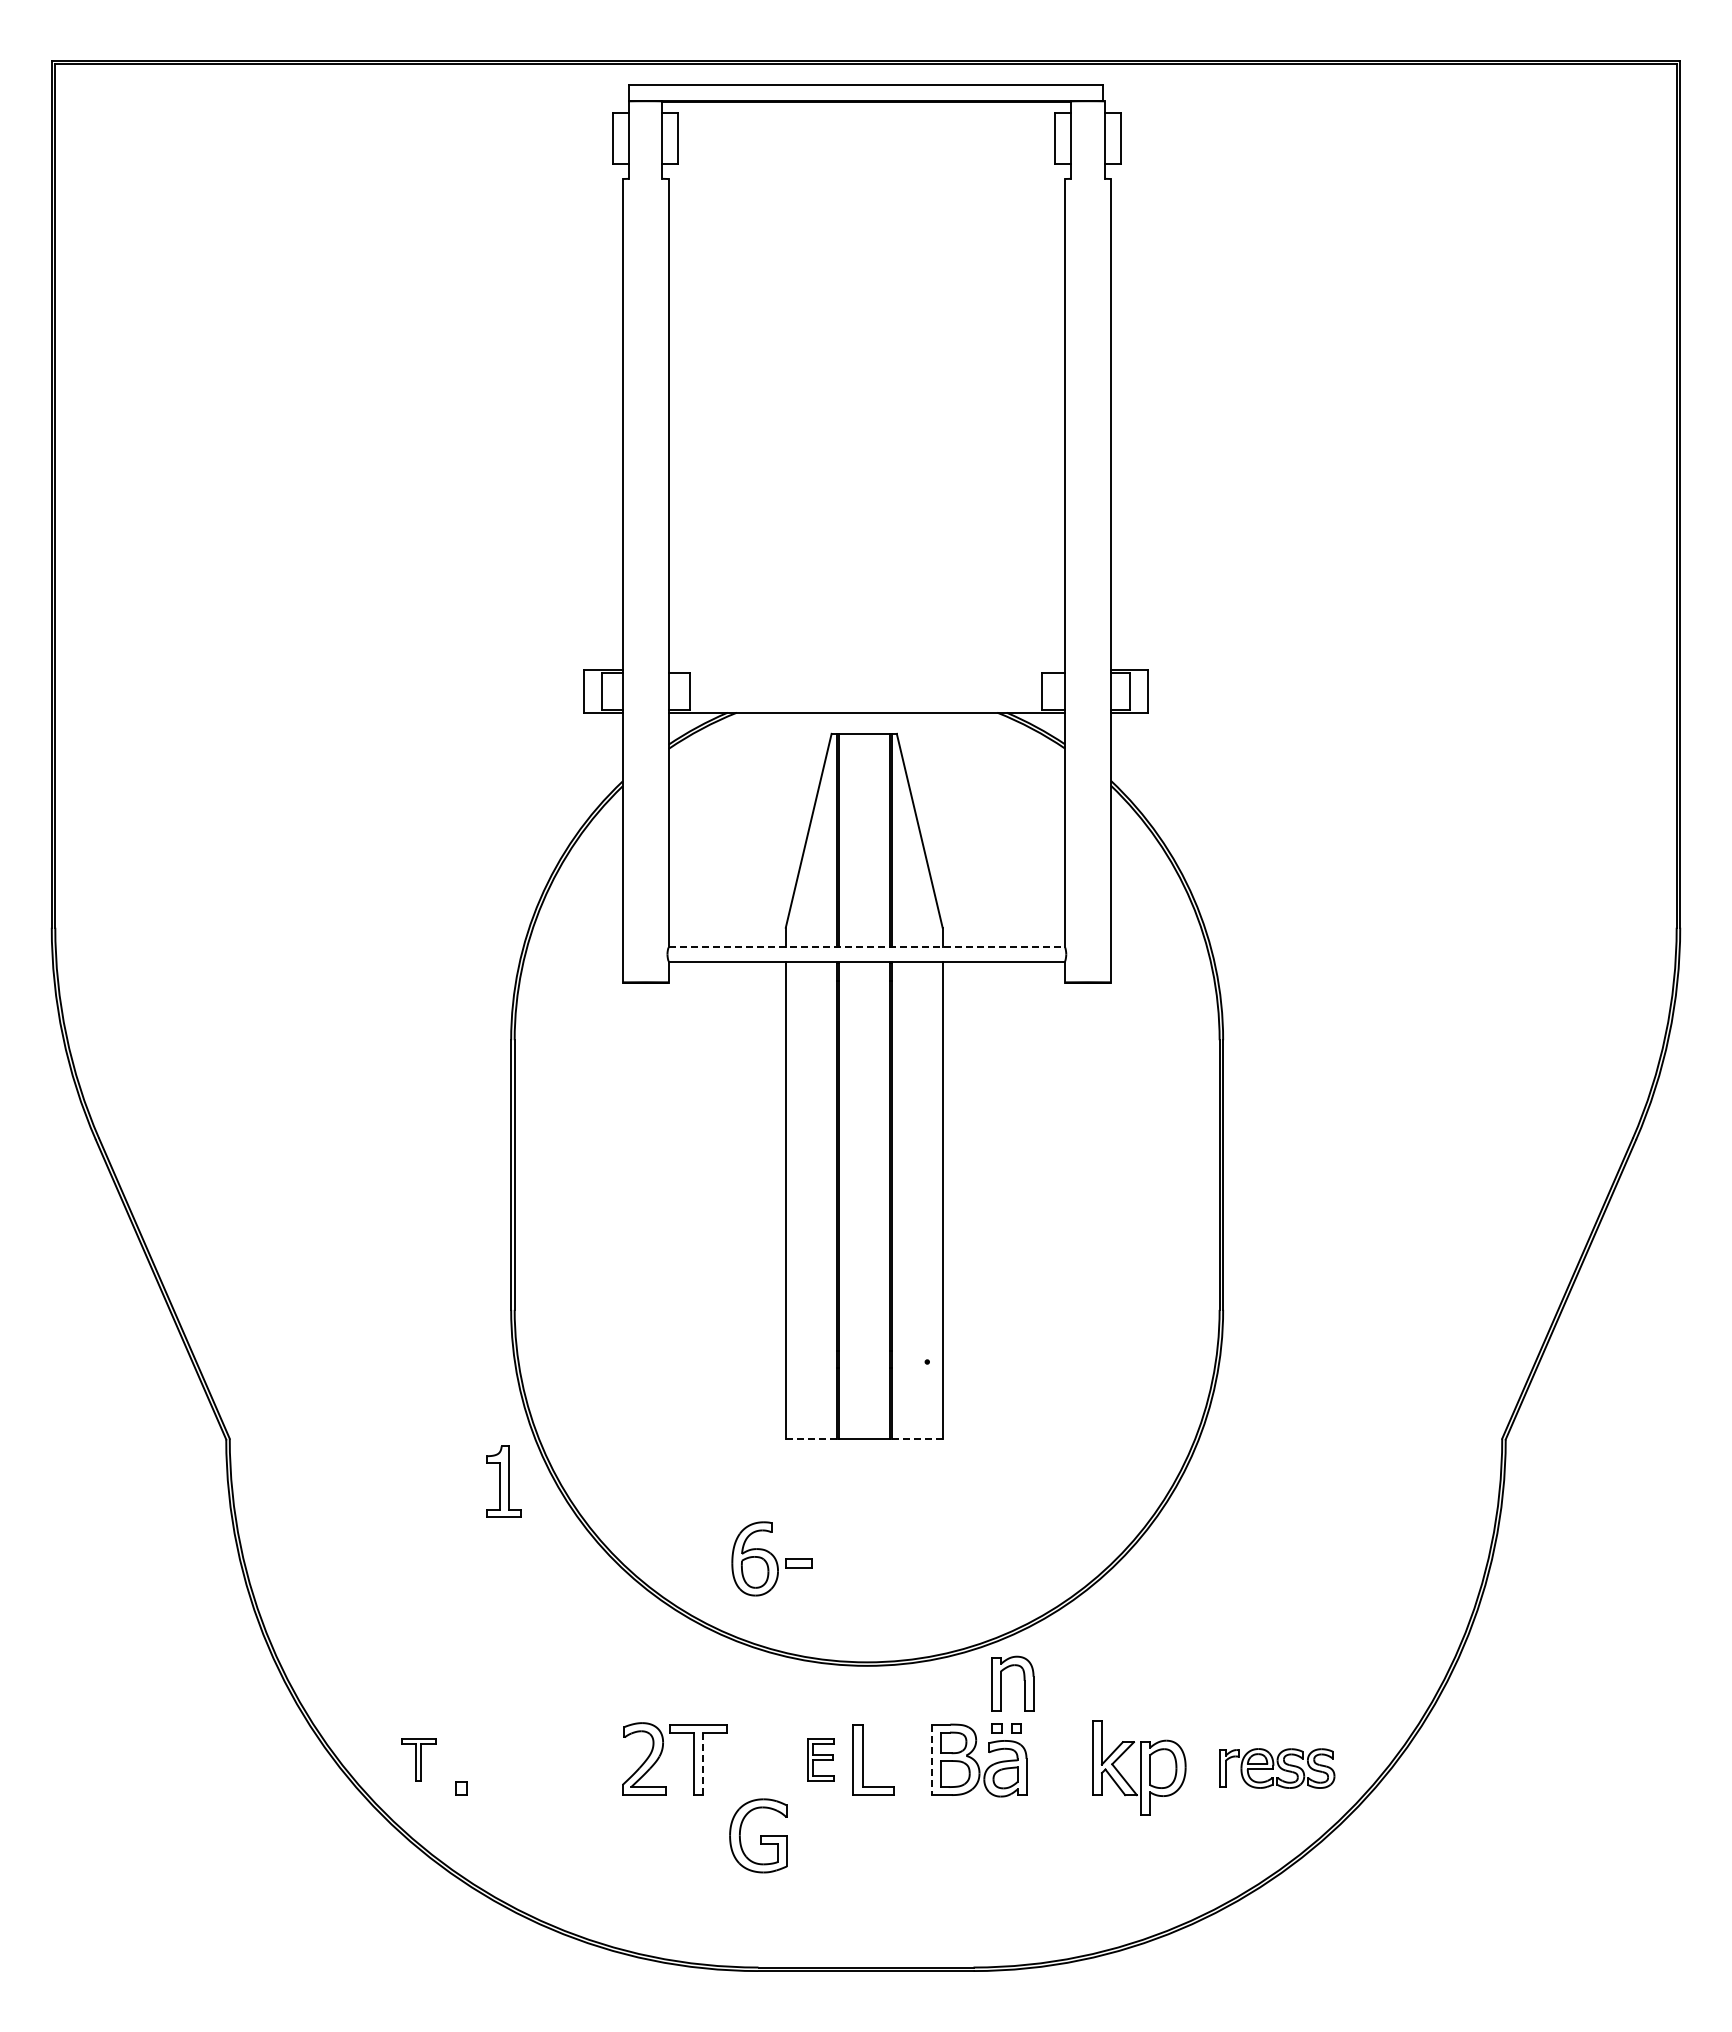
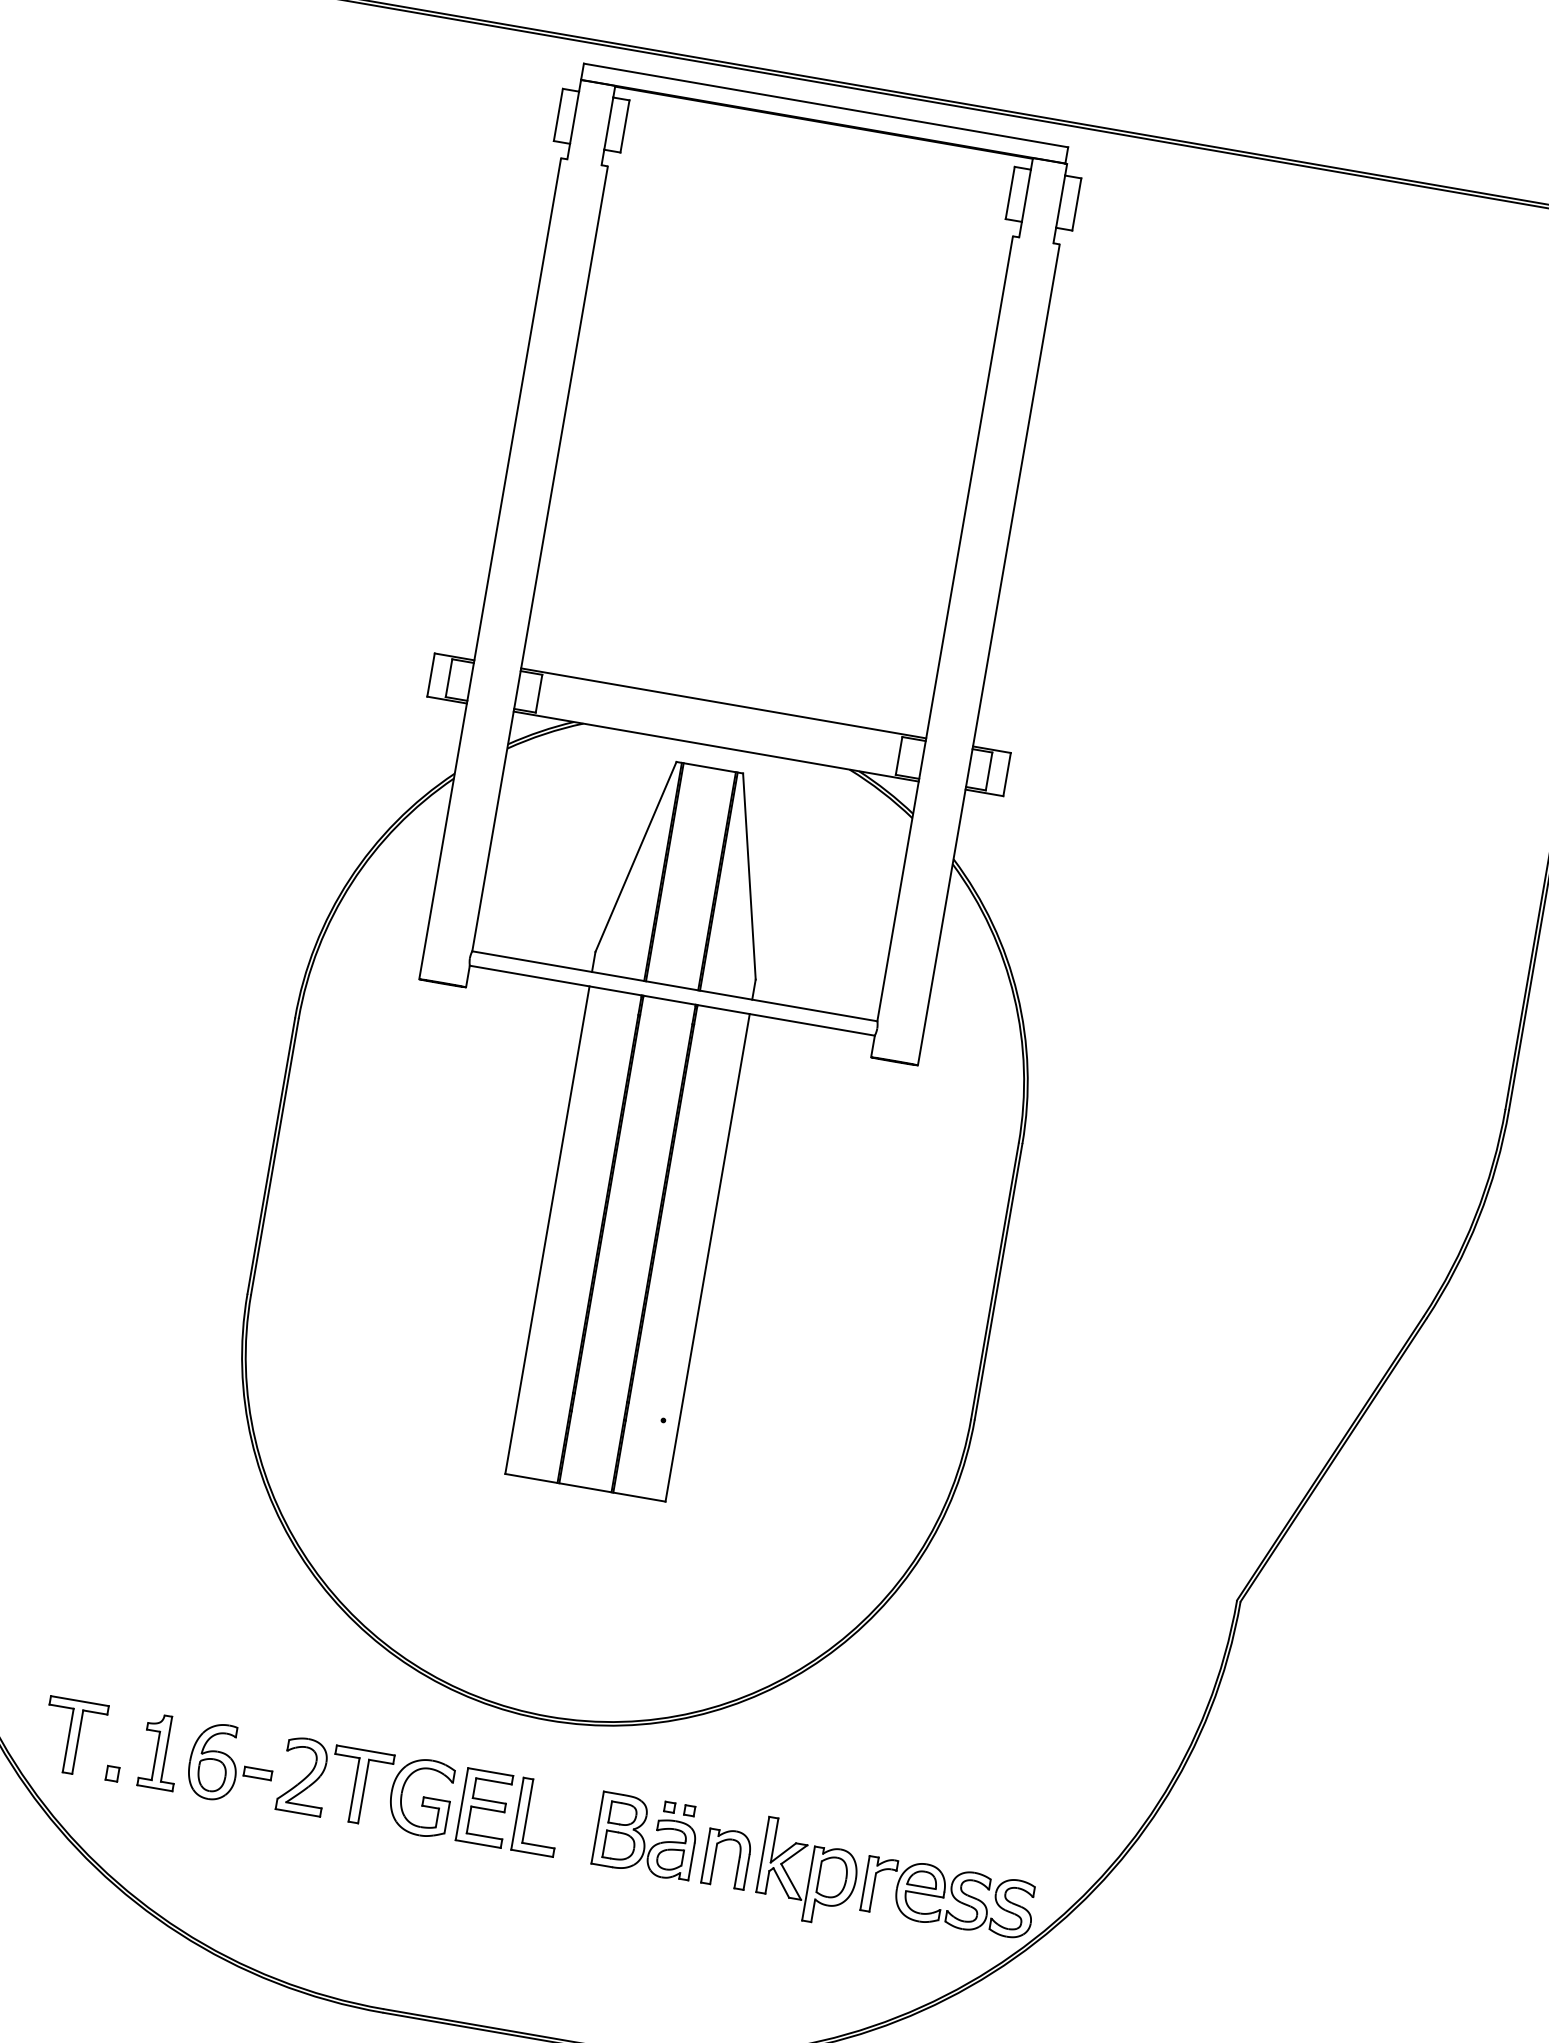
line: (866, 670) -> (723, 703), added
line: (867, 947) -> (675, 986), dashed -> solid
line: (811, 1438) -> (531, 1478), dashed -> solid
line: (917, 1438) -> (639, 1496), dashed -> solid
part: (503, 1481) -> (160, 1751), moved
part: (771, 1558) -> (230, 1763), moved
part: (1001, 1683) -> (715, 1856), moved
part: (418, 1759) -> (73, 1736), size x1.67
part: (820, 1759) -> (484, 1807), size x1.67
line: (931, 1760) -> (597, 1828), dashed -> solid
line: (703, 1763) -> (363, 1791), dashed -> solid
part: (1276, 1768) -> (948, 1897), size x1.43
part: (758, 1835) -> (420, 1796), moved

